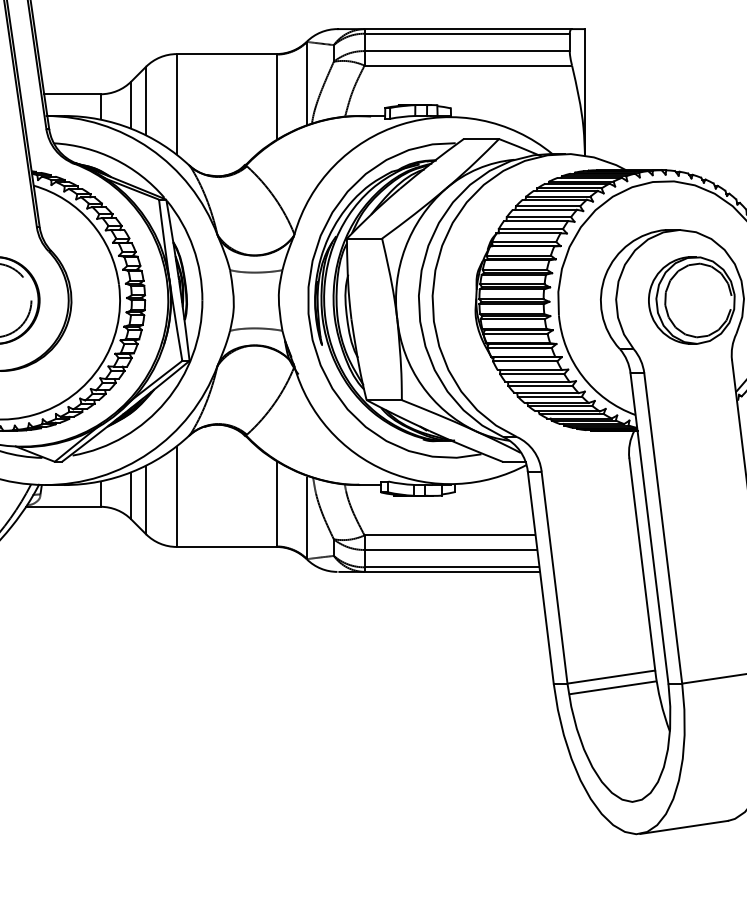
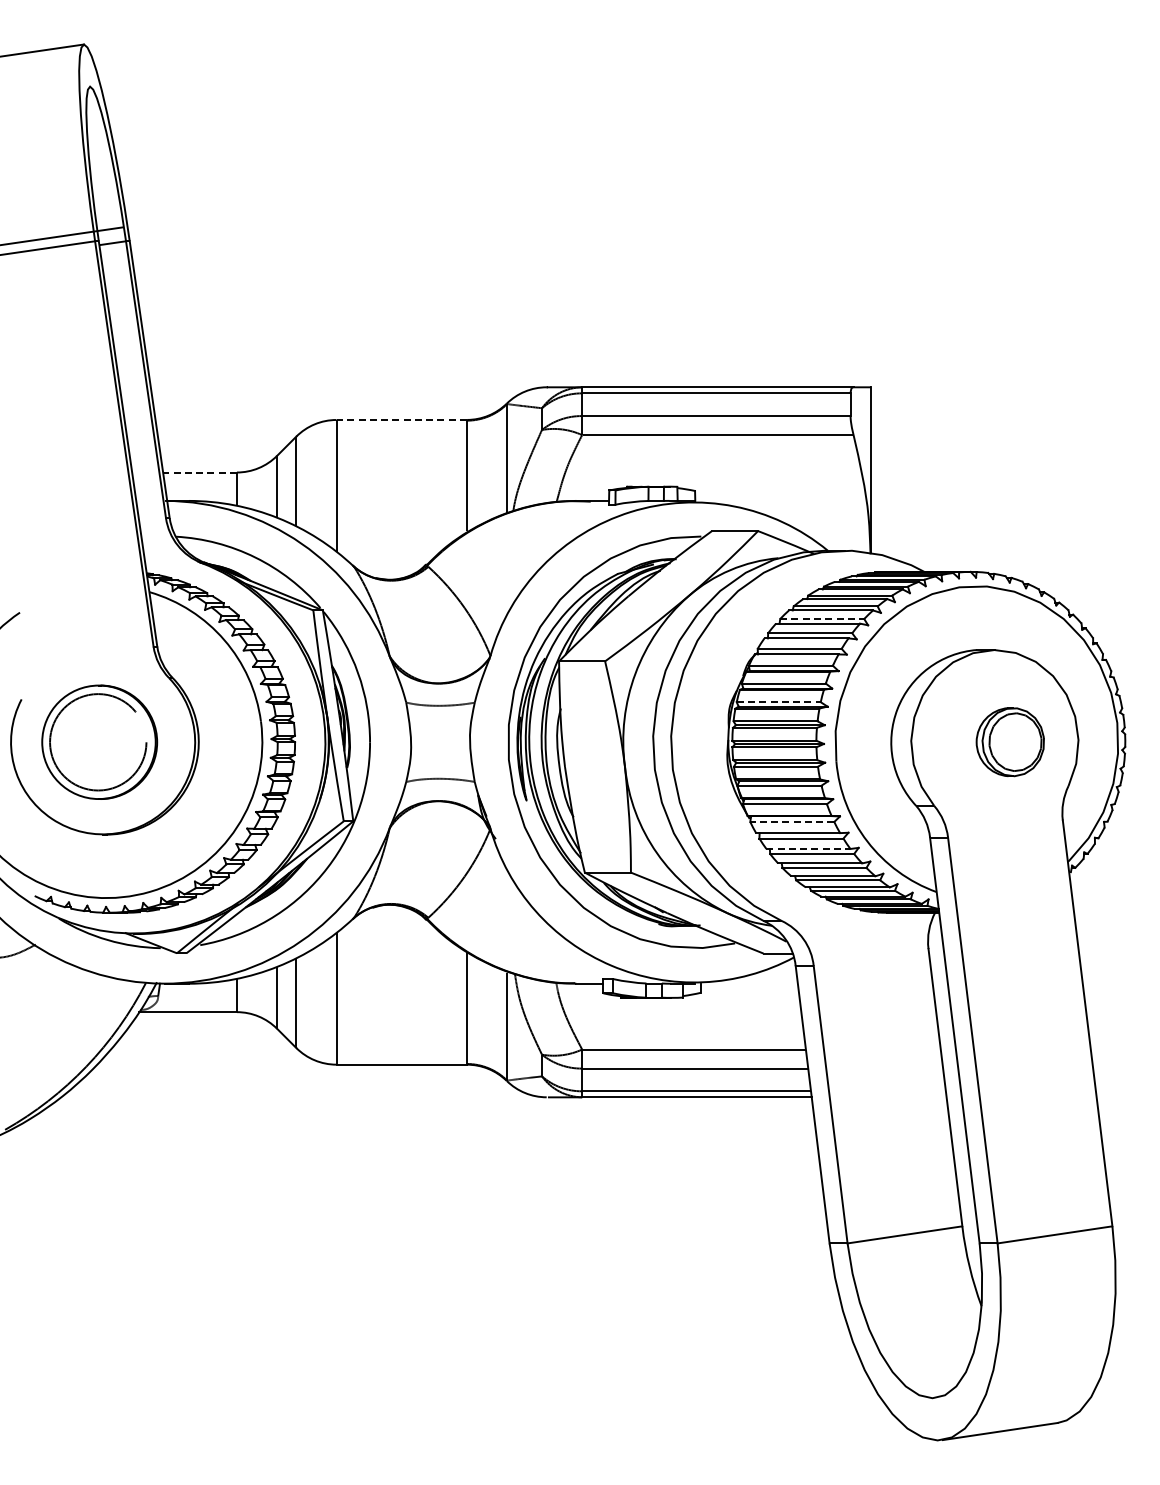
line: (226, 53) -> (401, 419), solid -> dashed
line: (72, 94) -> (200, 472), solid -> dashed
line: (548, 206) -> (822, 619), solid -> dashed
line: (515, 270) -> (779, 702), solid -> dashed
part: (692, 299) -> (1010, 741), size x0.6
line: (524, 361) -> (791, 821), solid -> dashed
line: (537, 381) -> (808, 848), solid -> dashed
line: (612, 687) -> (906, 1248), removed

